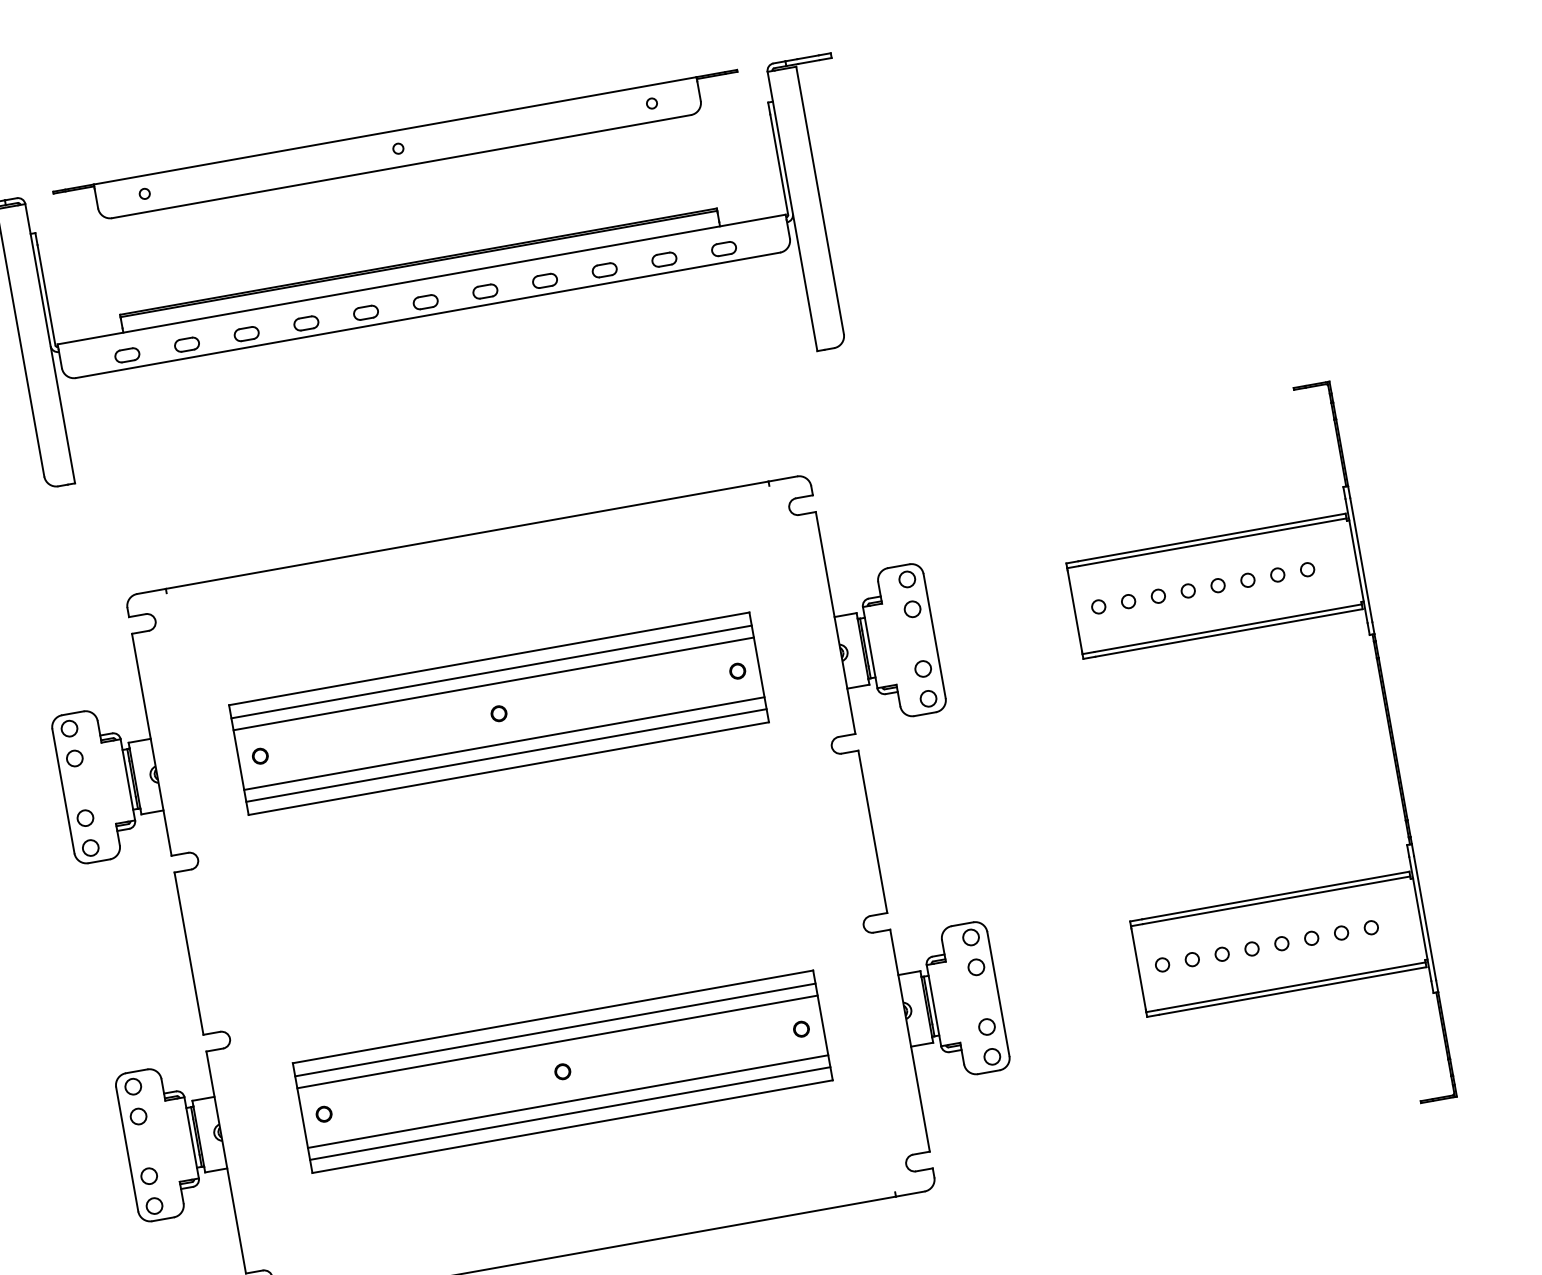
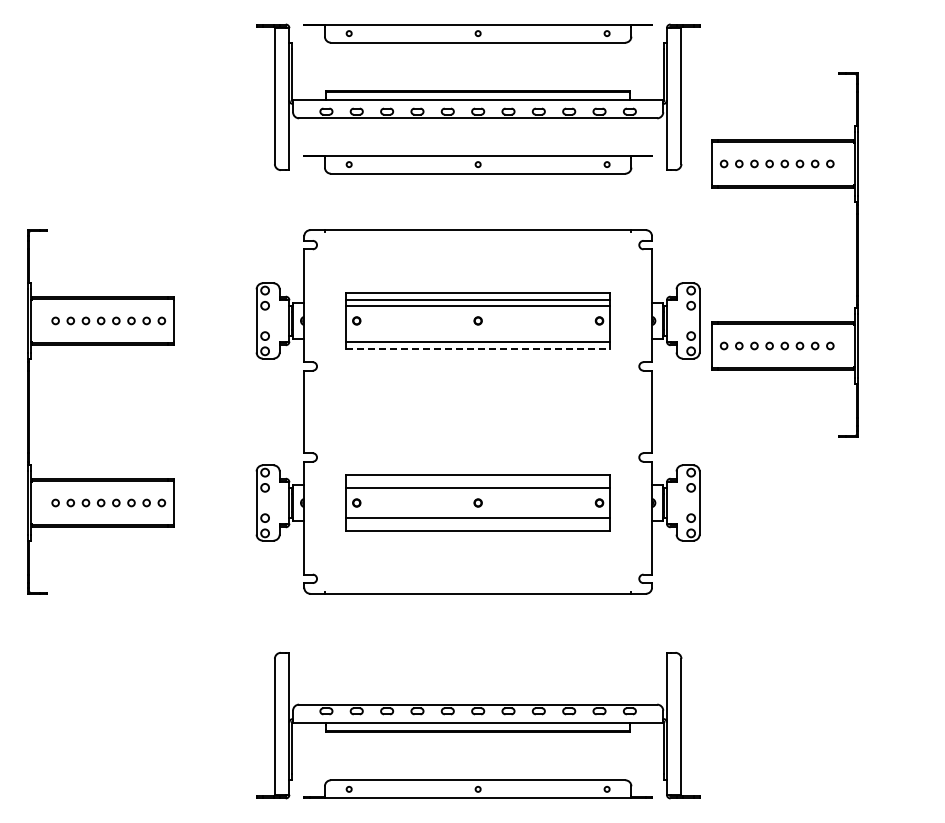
part: (442, 406) -> (477, 164), added
part: (1226, 634) -> (784, 188), moved
line: (503, 744) -> (477, 336), removed
line: (509, 767) -> (478, 348), solid -> dashed
line: (553, 1029) -> (477, 481), removed
line: (569, 1114) -> (477, 524), removed

